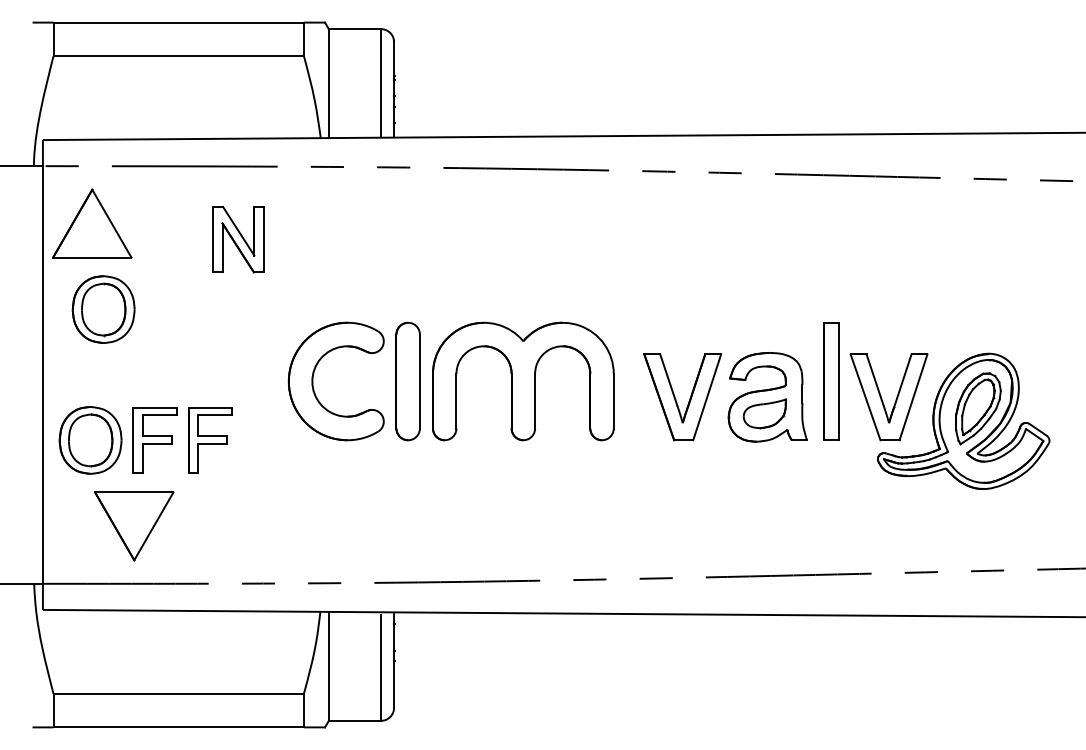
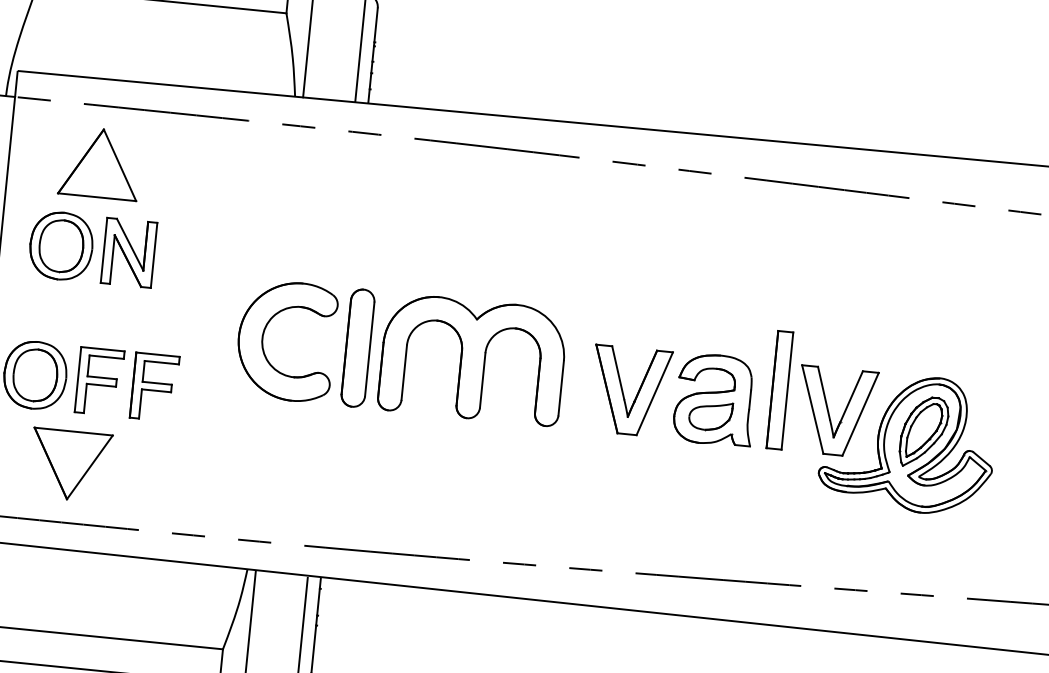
part: (92, 223) -> (100, 163), moved
part: (238, 239) -> (129, 252), moved

